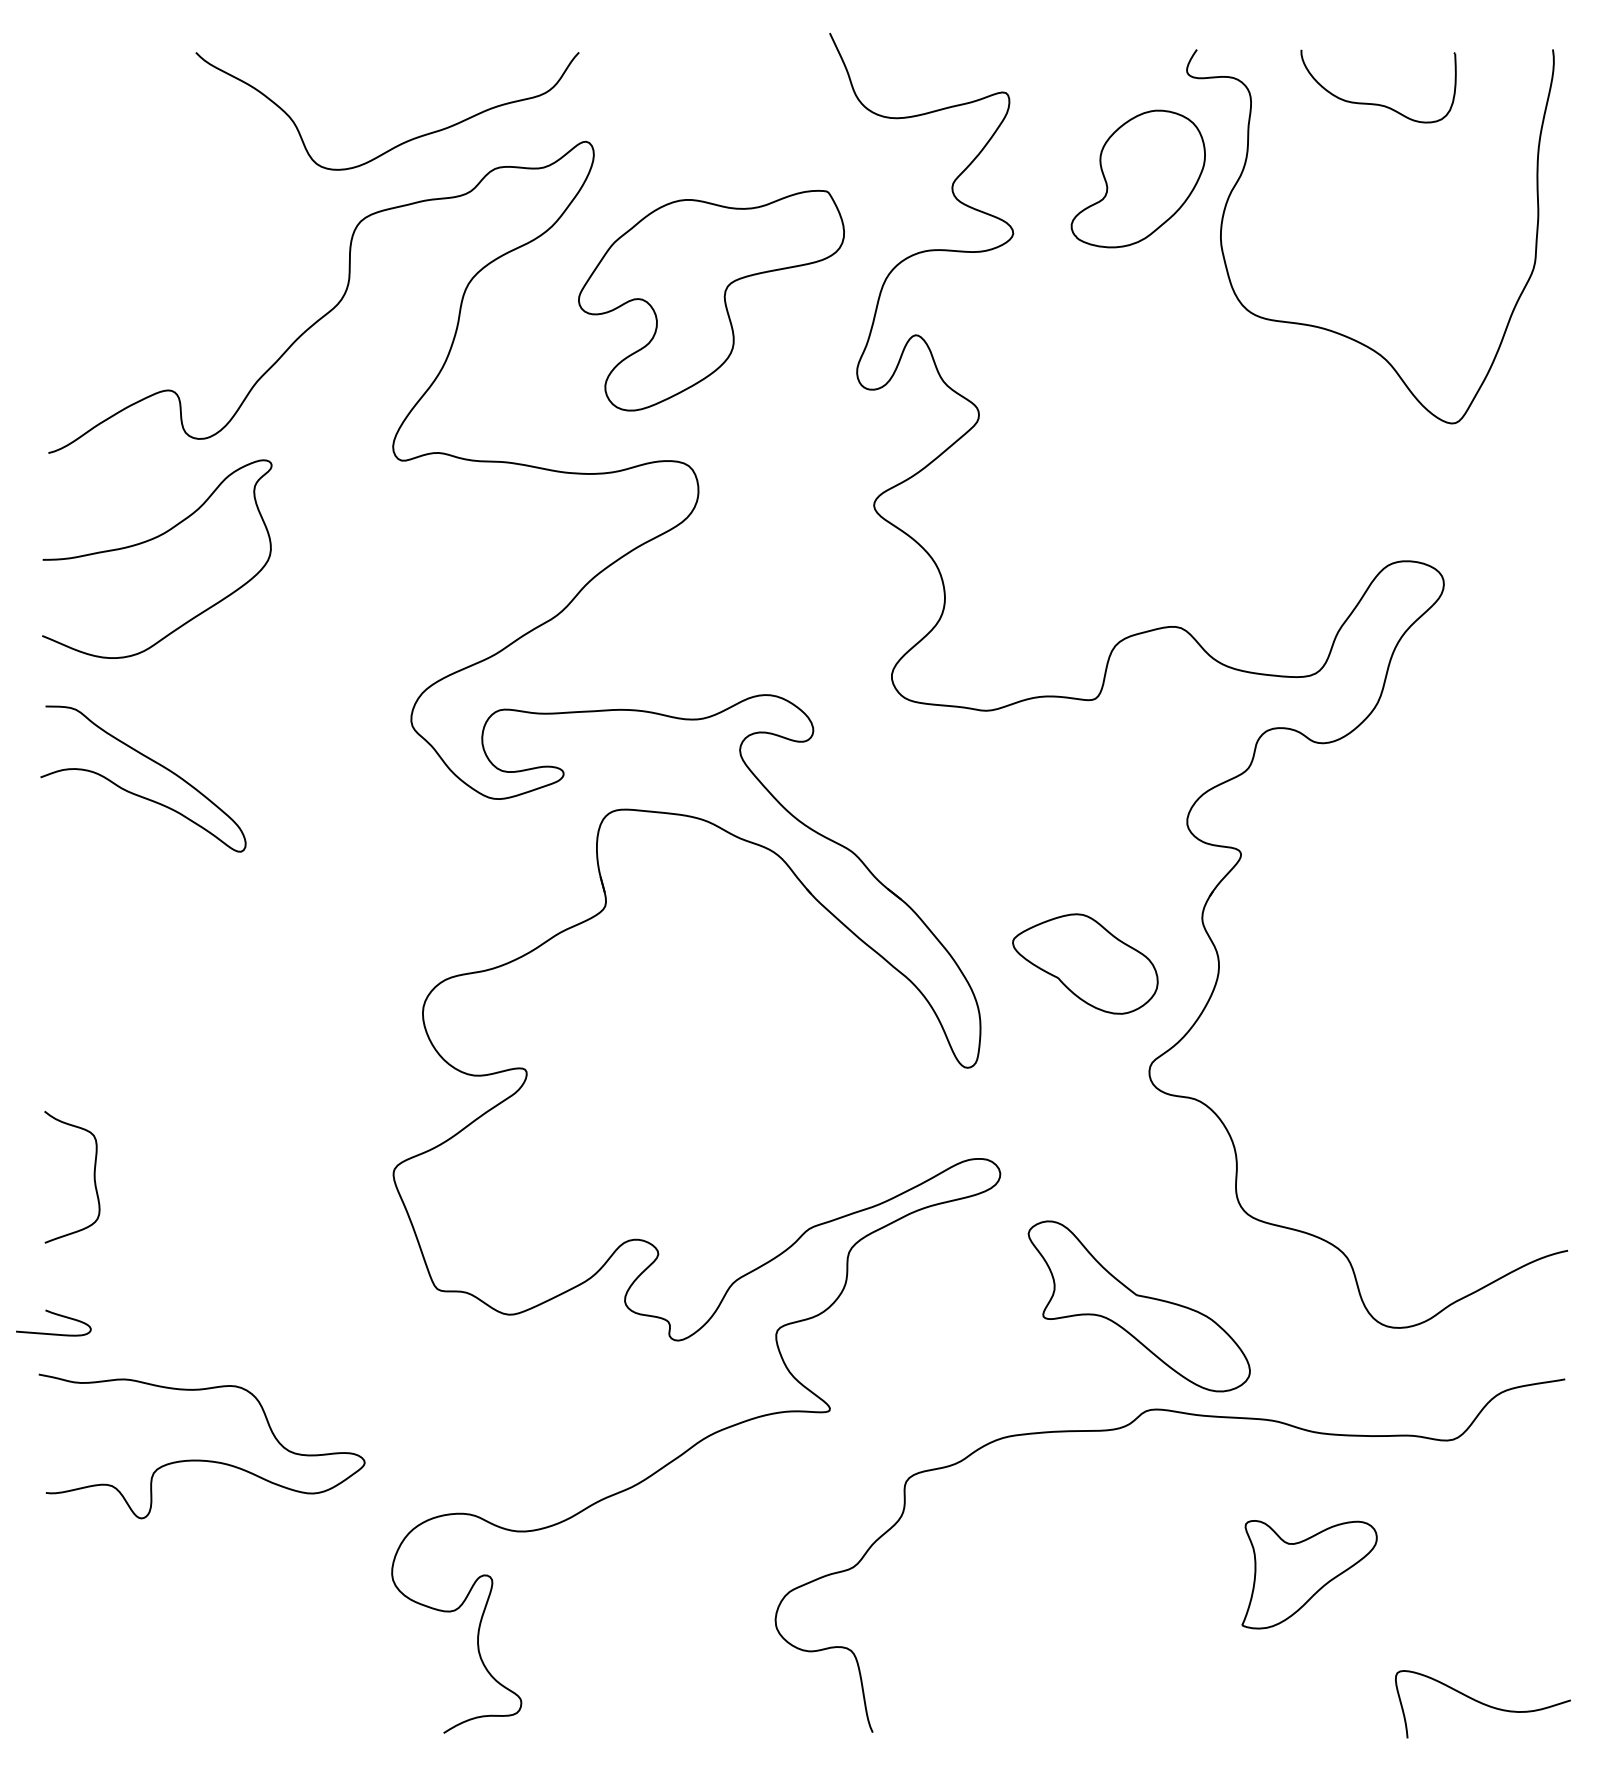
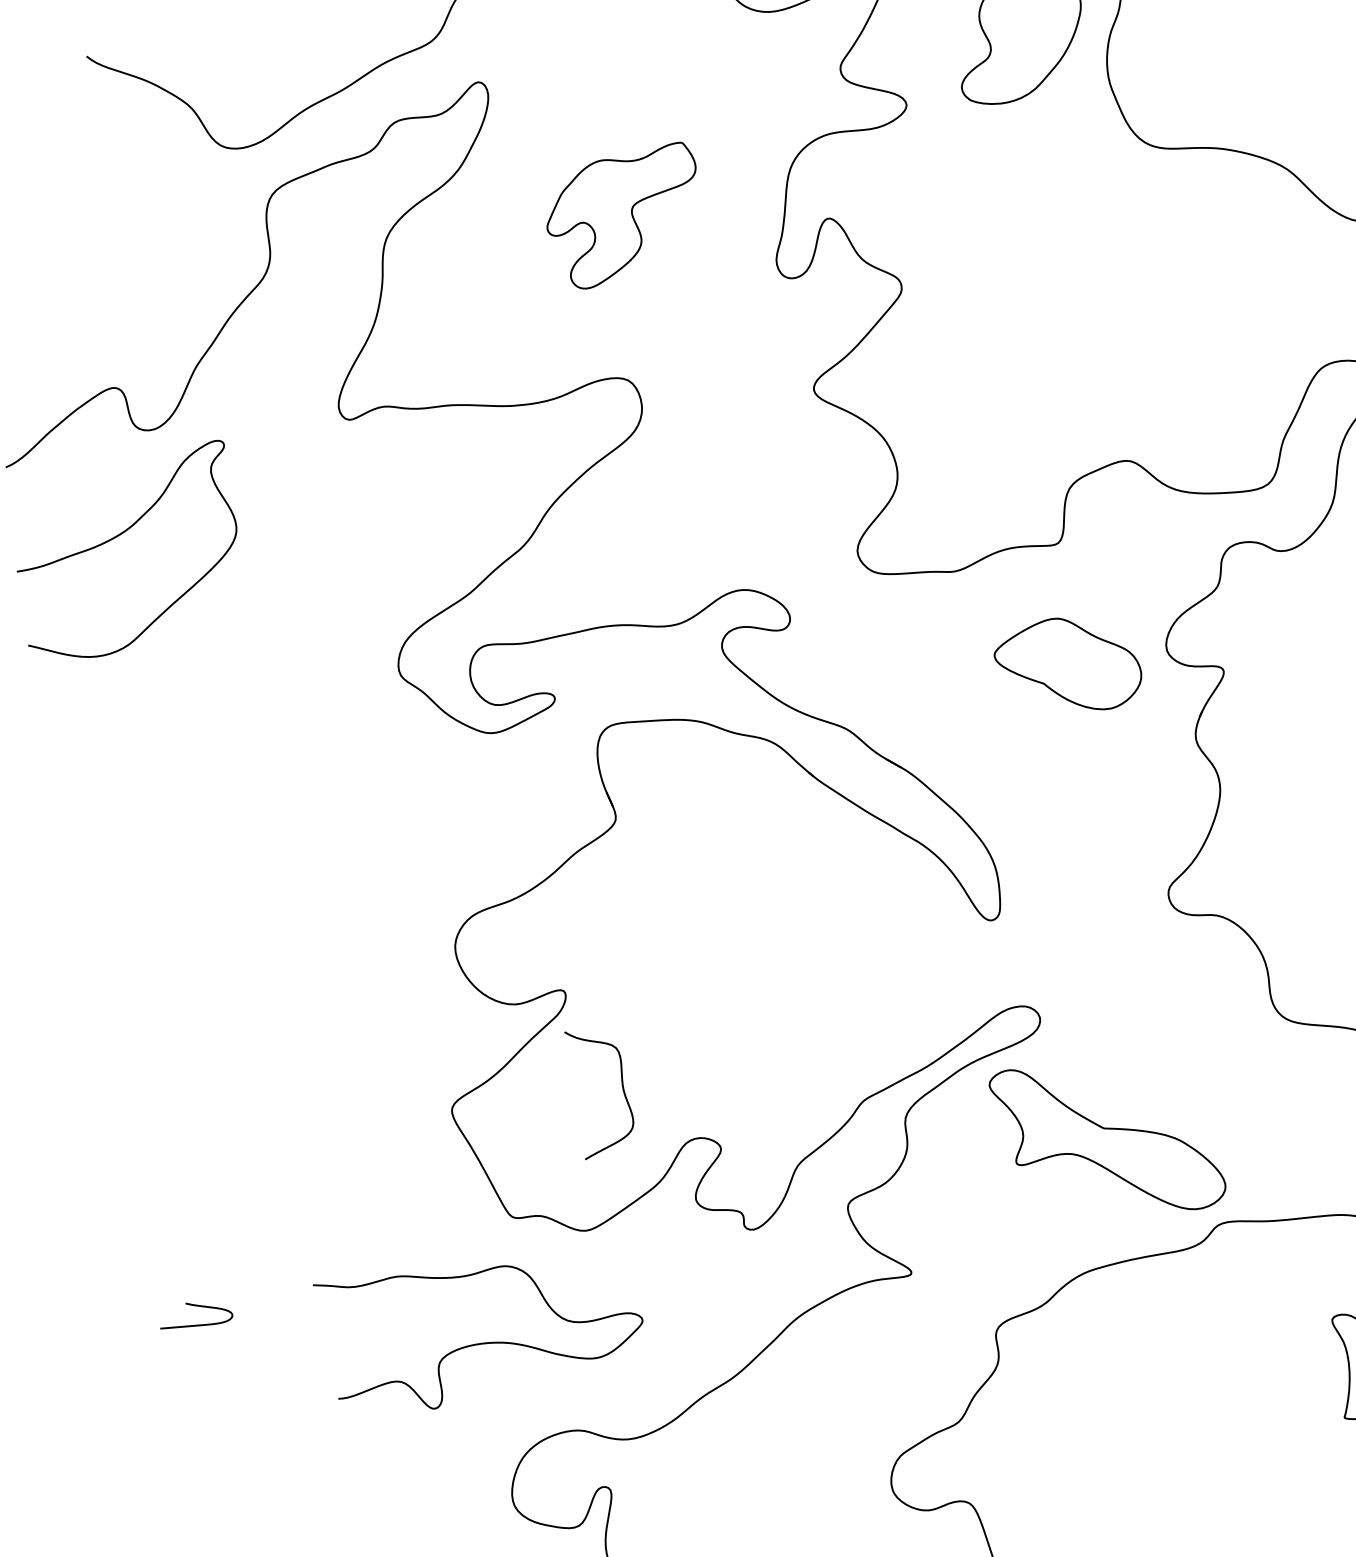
part: (711, 300) -> (624, 216), size x0.6
curve: (138, 794) -> (146, 784), removed
part: (1085, 963) -> (1068, 665), moved
curve: (93, 1176) -> (621, 1087), moved
part: (1138, 1306) -> (1107, 1139), moved
curve: (56, 1315) -> (196, 1306), moved
curve: (201, 1459) -> (483, 1342), moved

